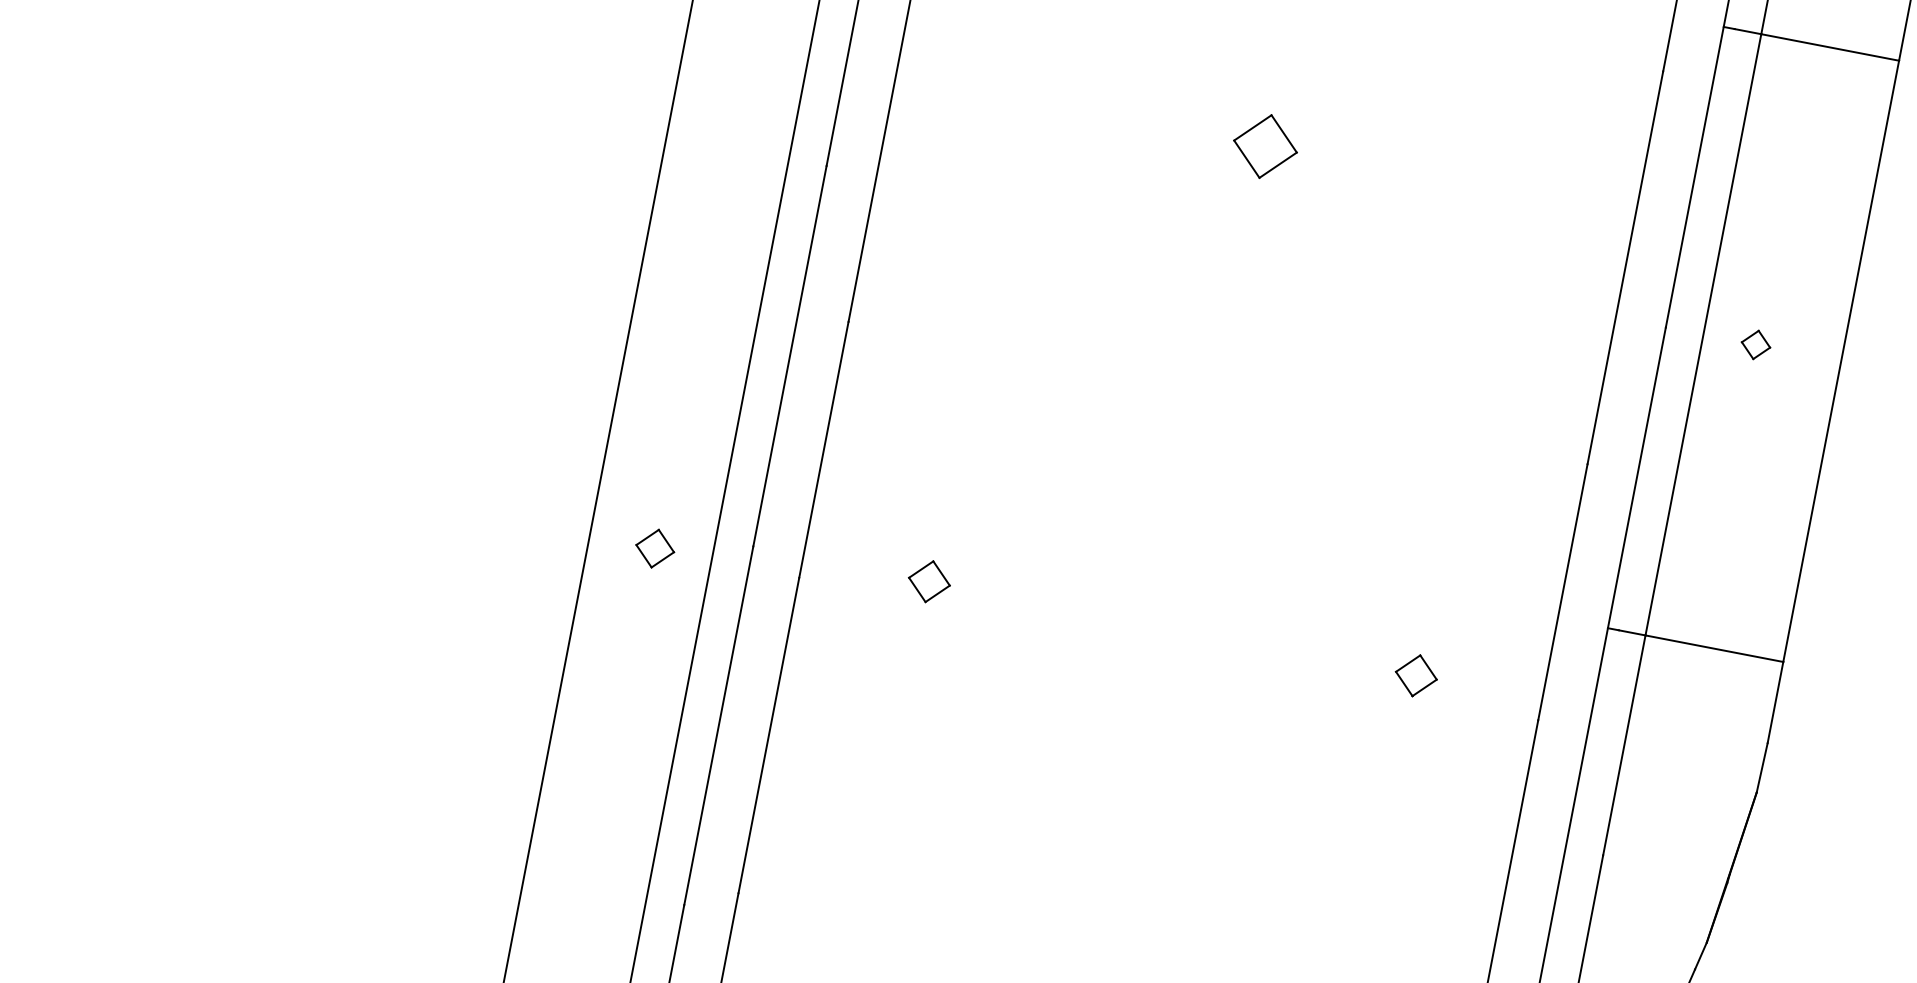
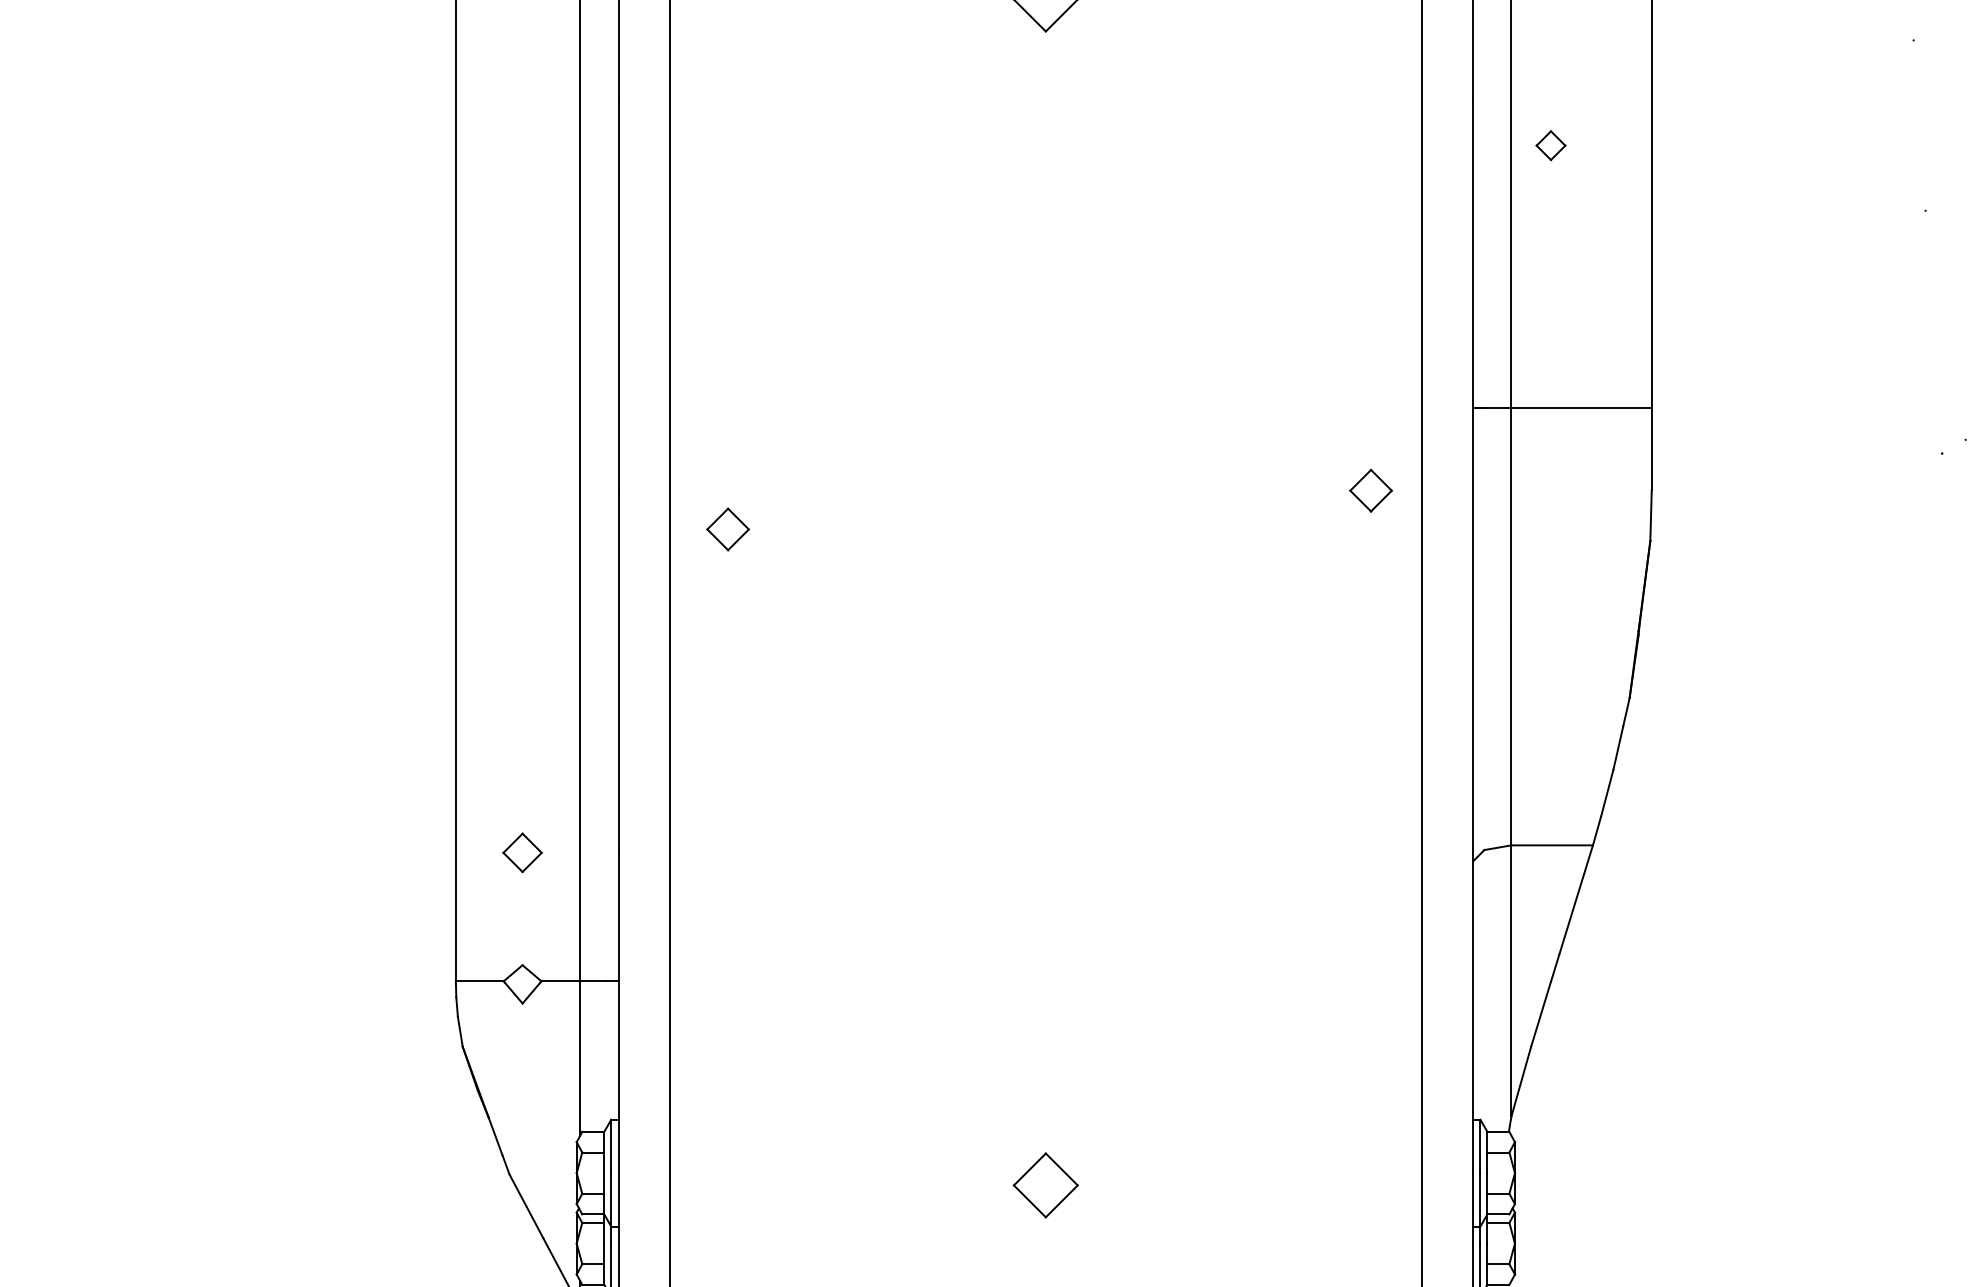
part: (1755, 344) -> (1550, 145), moved
part: (655, 548) -> (522, 852), moved
part: (928, 581) -> (727, 529), moved
part: (1415, 675) -> (1370, 490), moved

